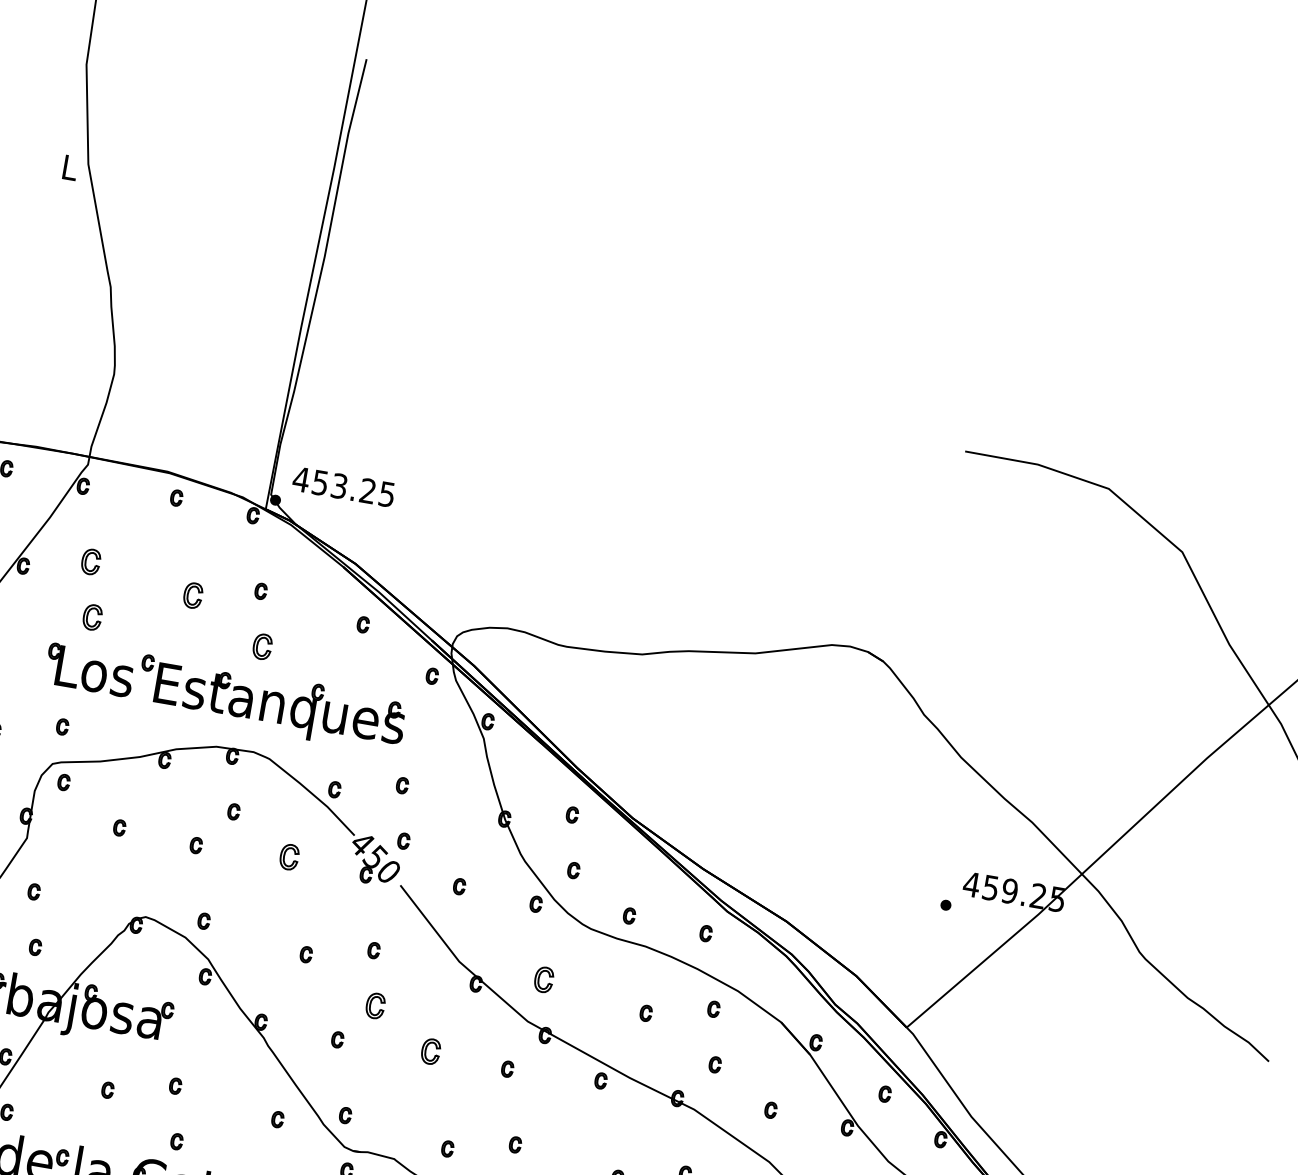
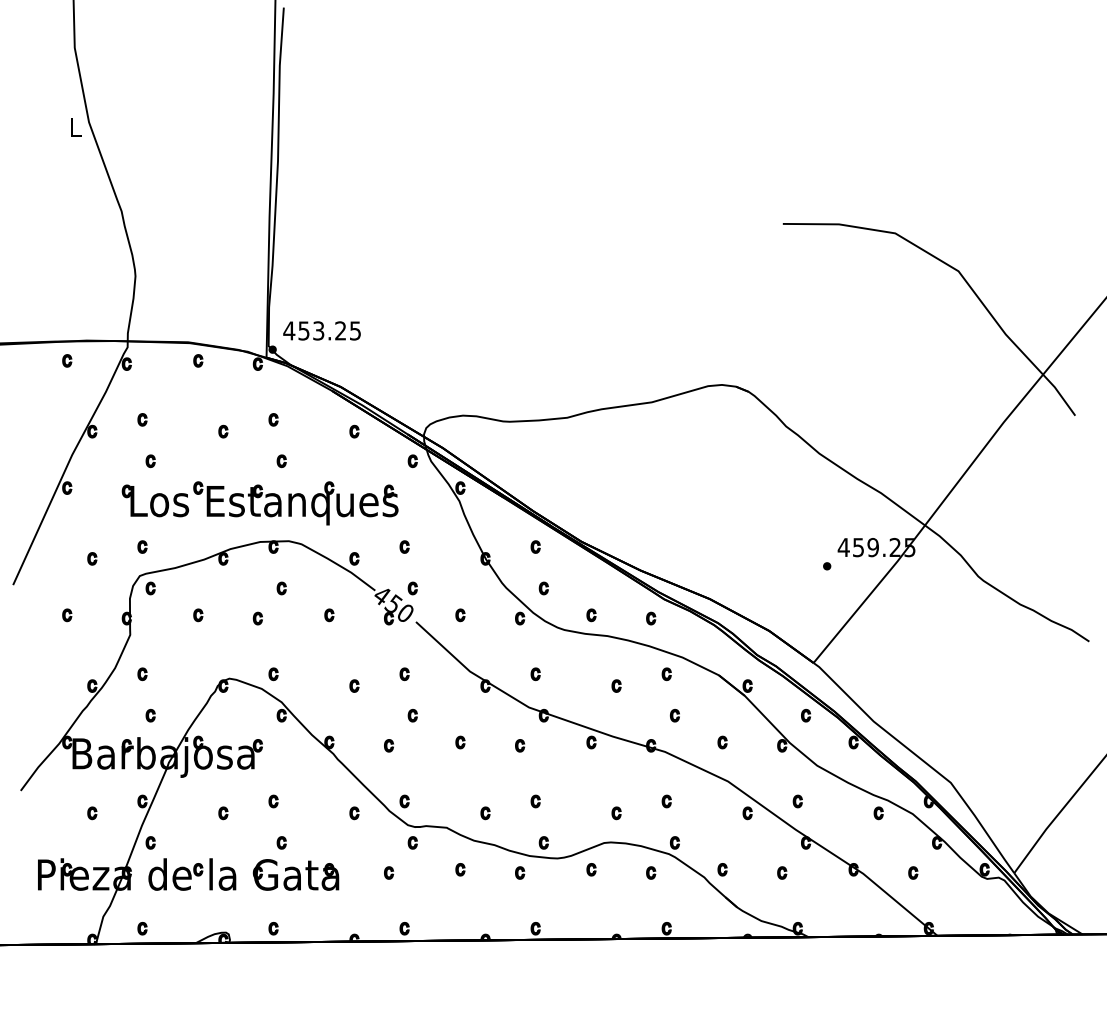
part: (91, 561) -> (142, 419), size x0.62
part: (193, 595) -> (223, 431), size x0.62
part: (92, 617) -> (150, 461), size x0.62
part: (261, 647) -> (281, 461), size x0.62
part: (289, 857) -> (329, 615), size x0.62
part: (543, 980) -> (535, 674), size x0.62
part: (374, 1005) -> (412, 715), size x0.62
part: (431, 1051) -> (460, 742), size x0.62

